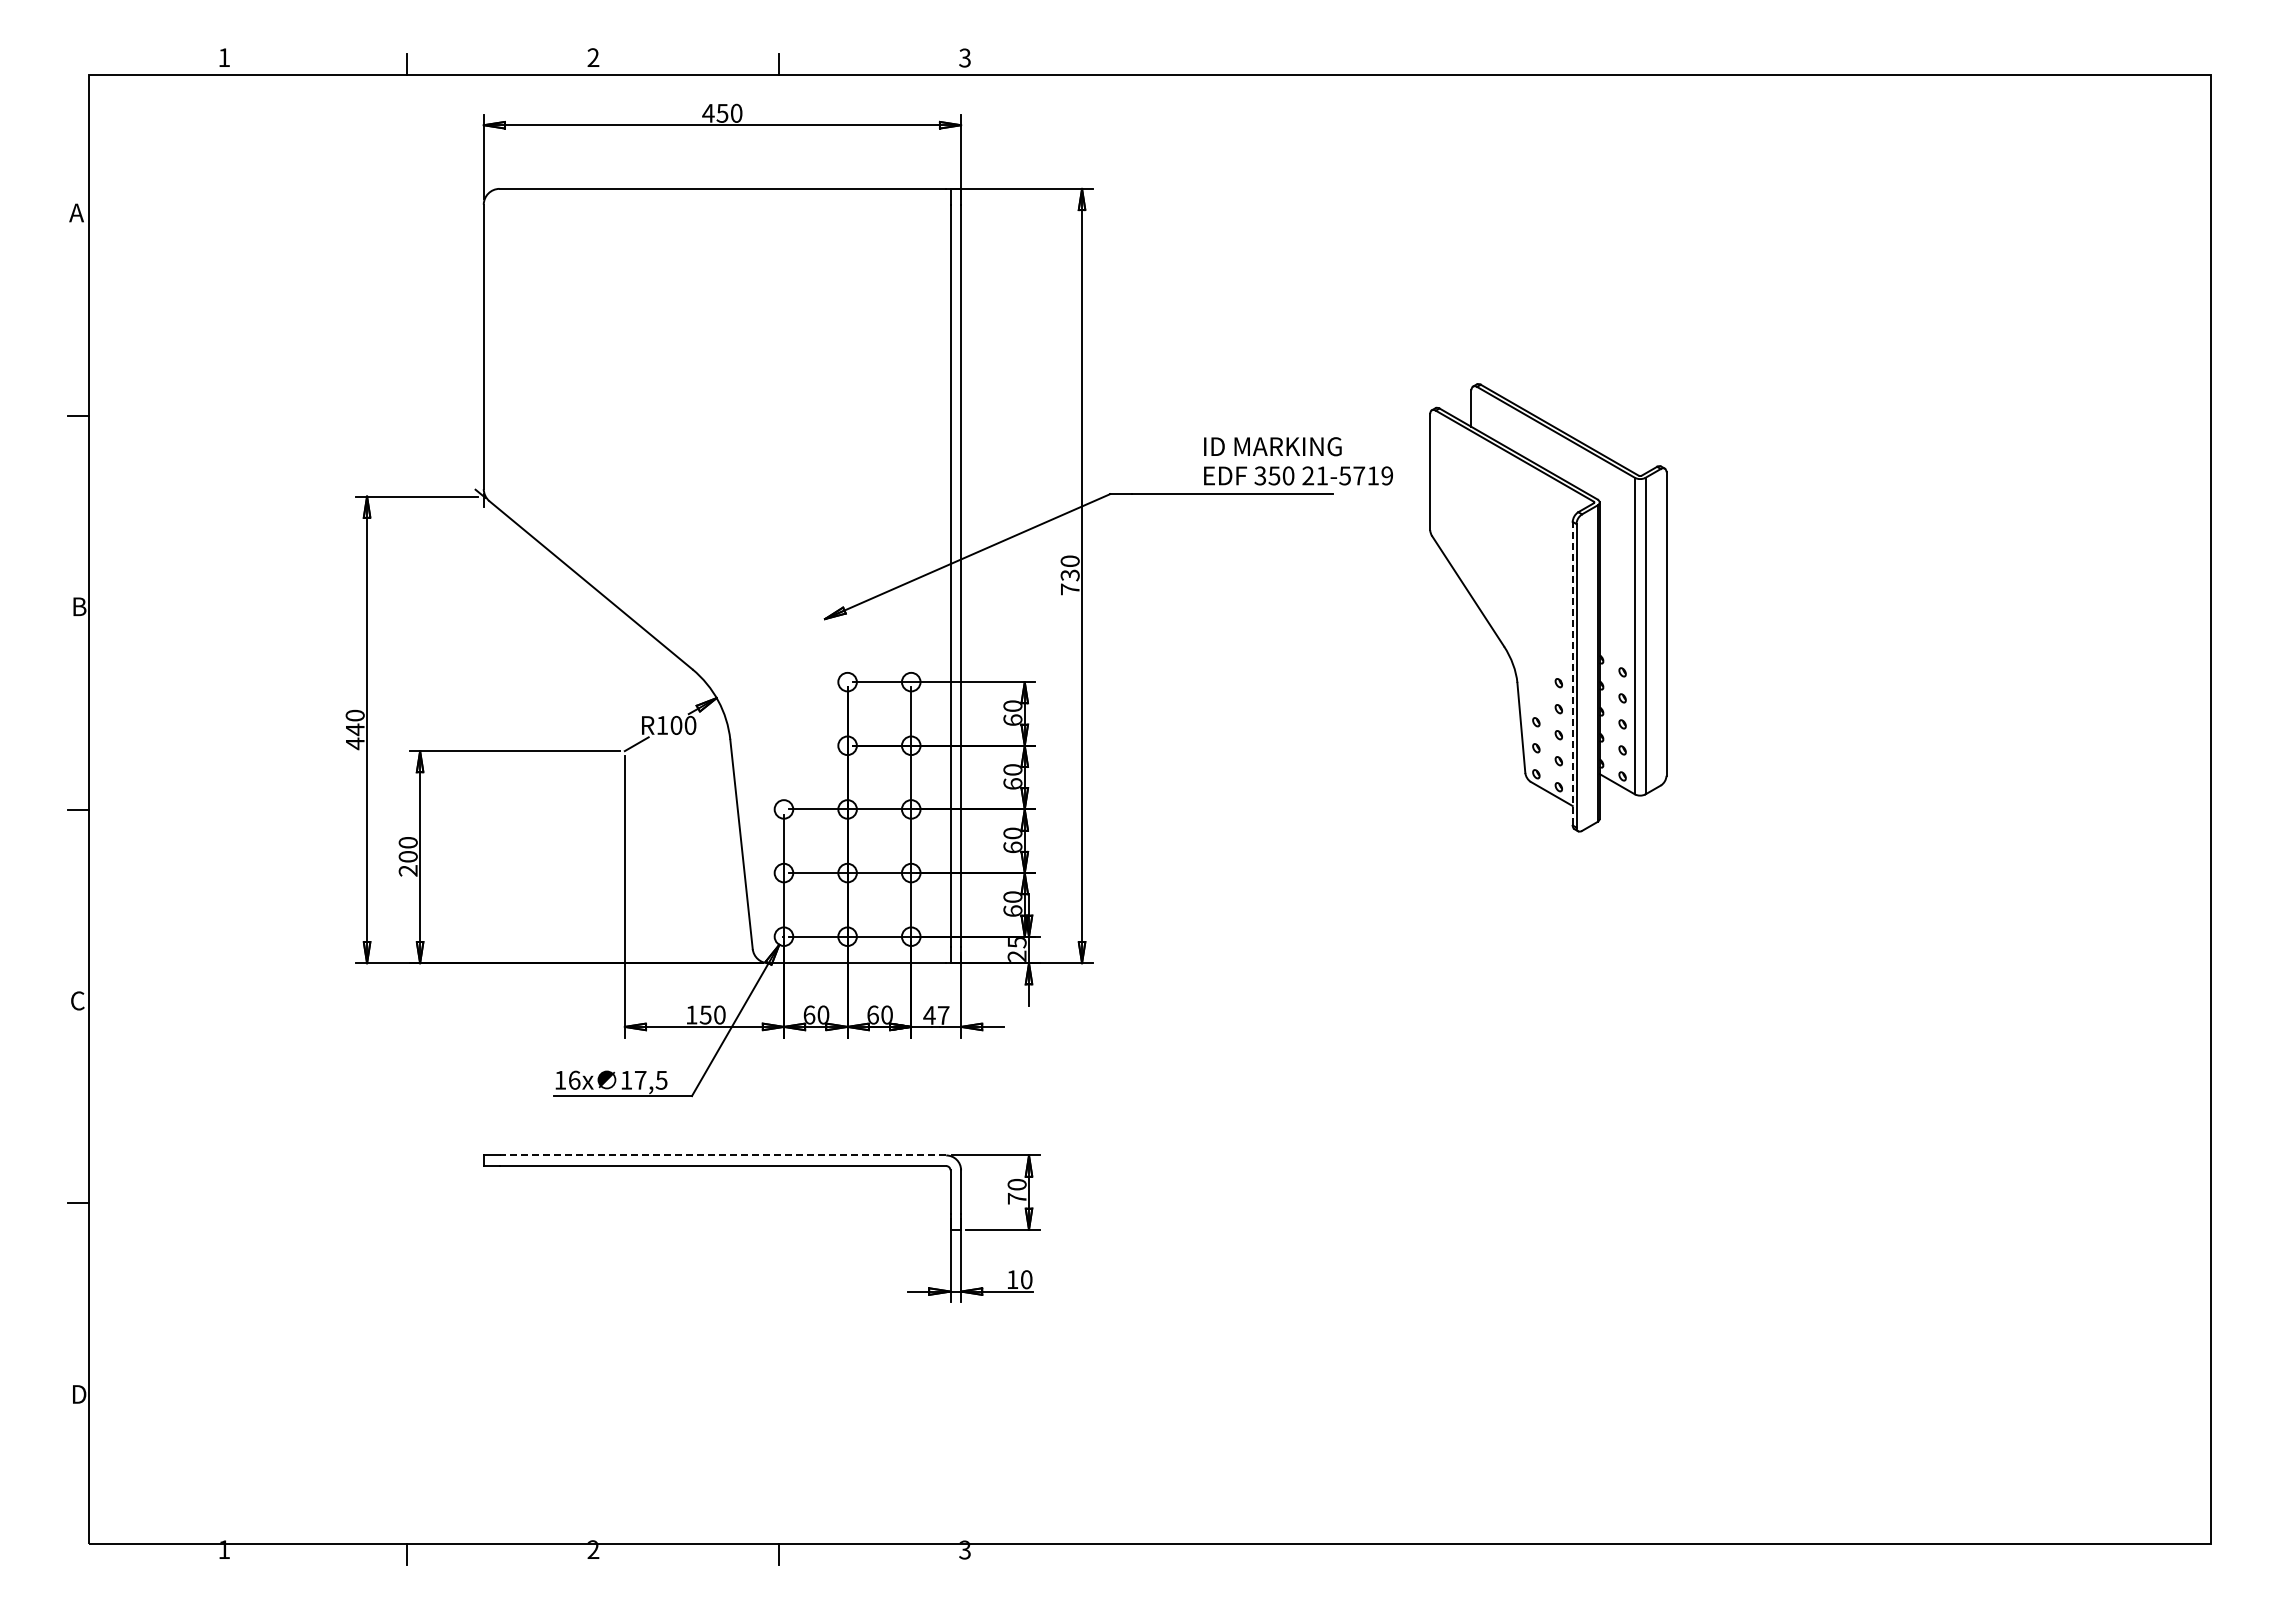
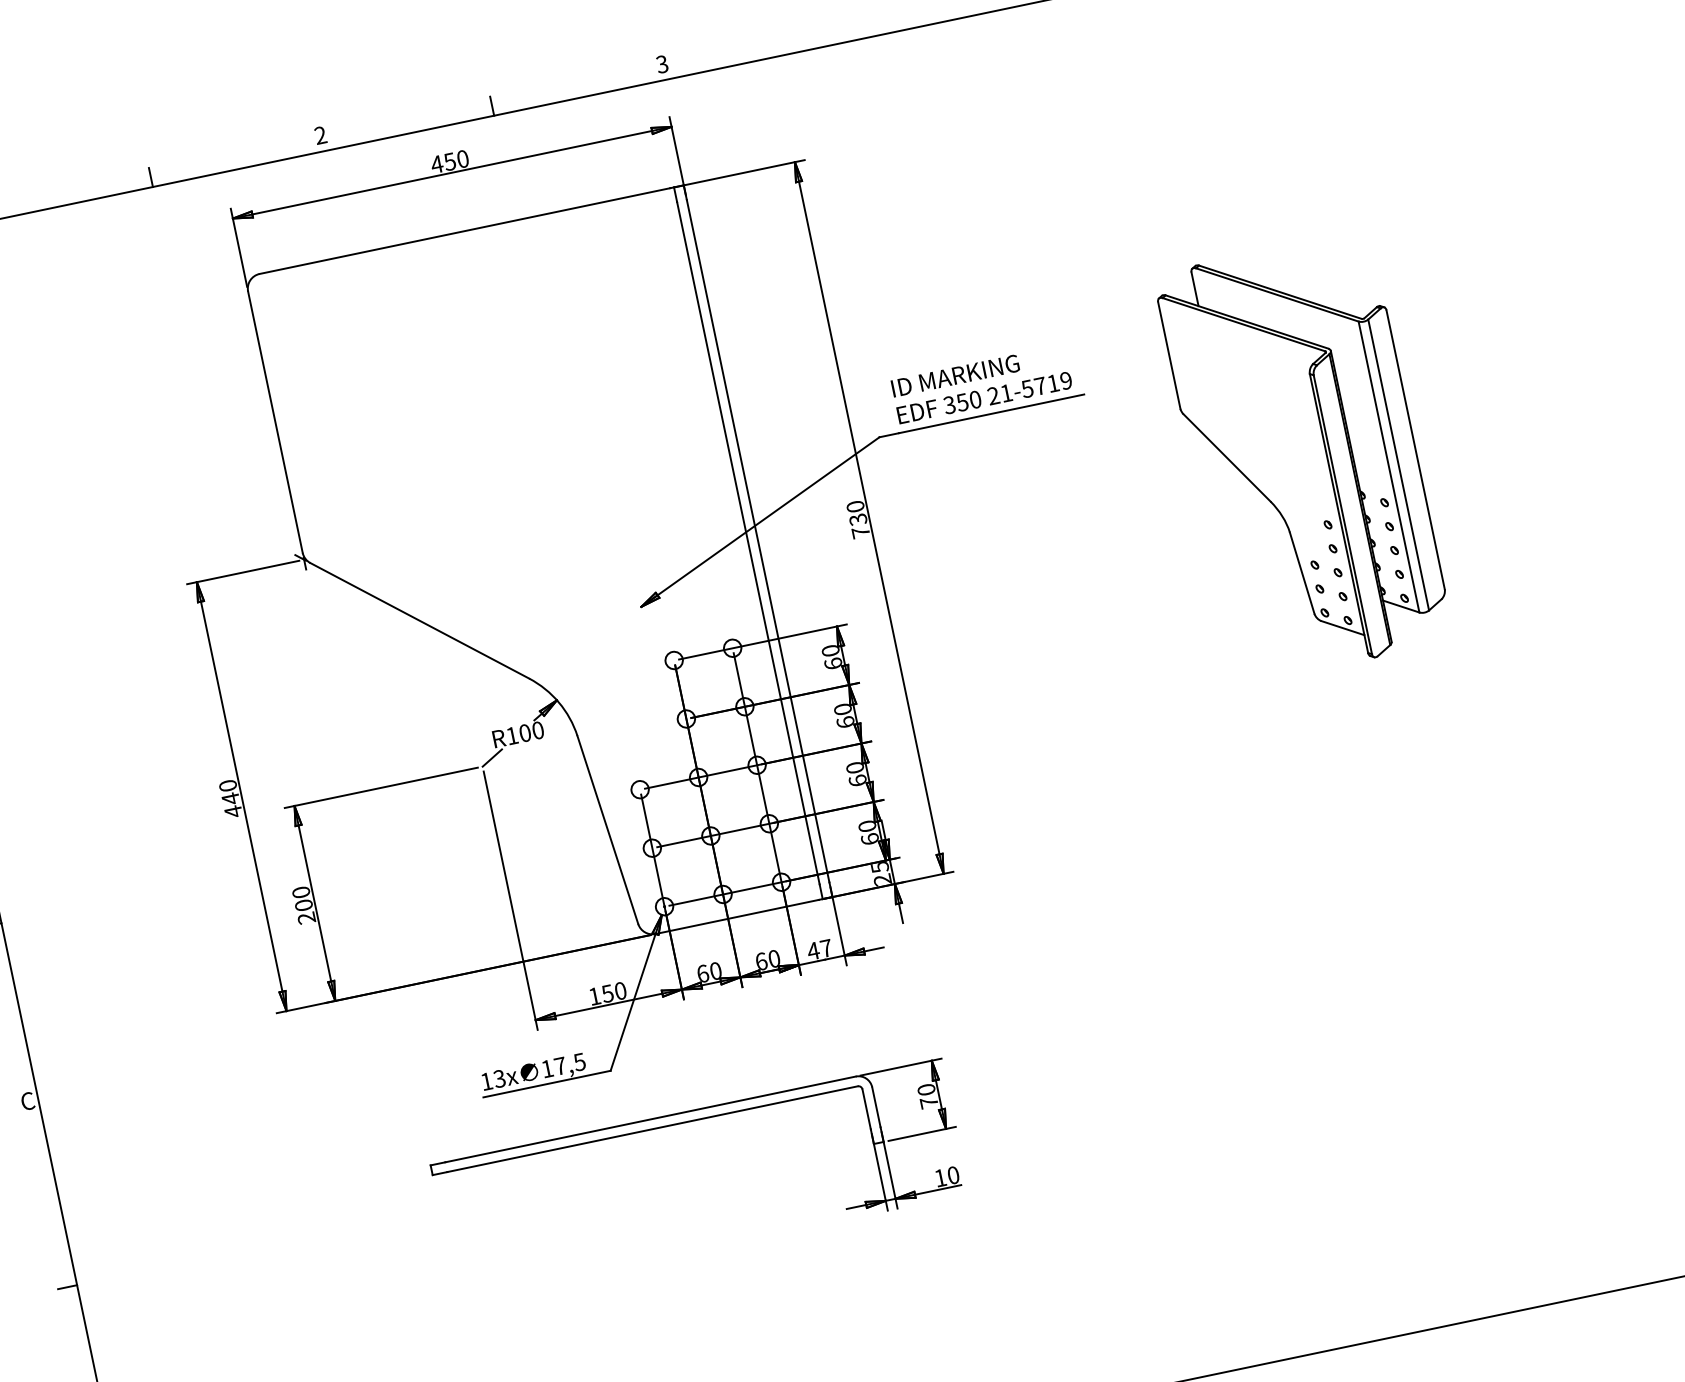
text: (1298, 461) -> (981, 384), moved
line: (1572, 673) -> (1338, 513), dashed -> solid
text: (574, 1079) -> (499, 1078), 16x -> 13x
line: (722, 1155) -> (650, 1119), dashed -> solid

